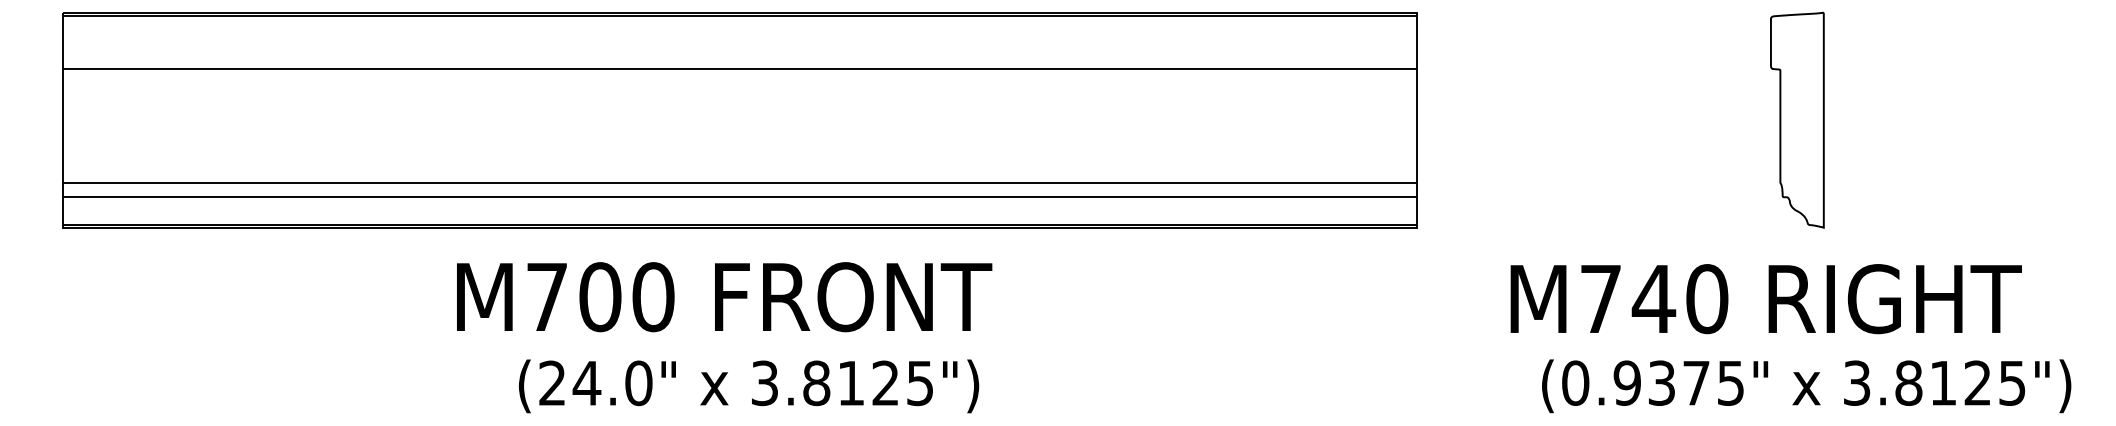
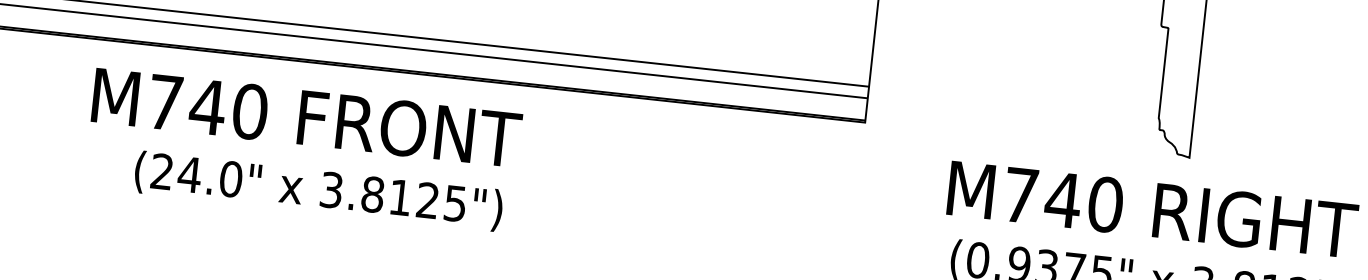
text: (600, 297) -> (207, 107), M700 -> M740
text: (1765, 299) -> (1152, 210), moved

